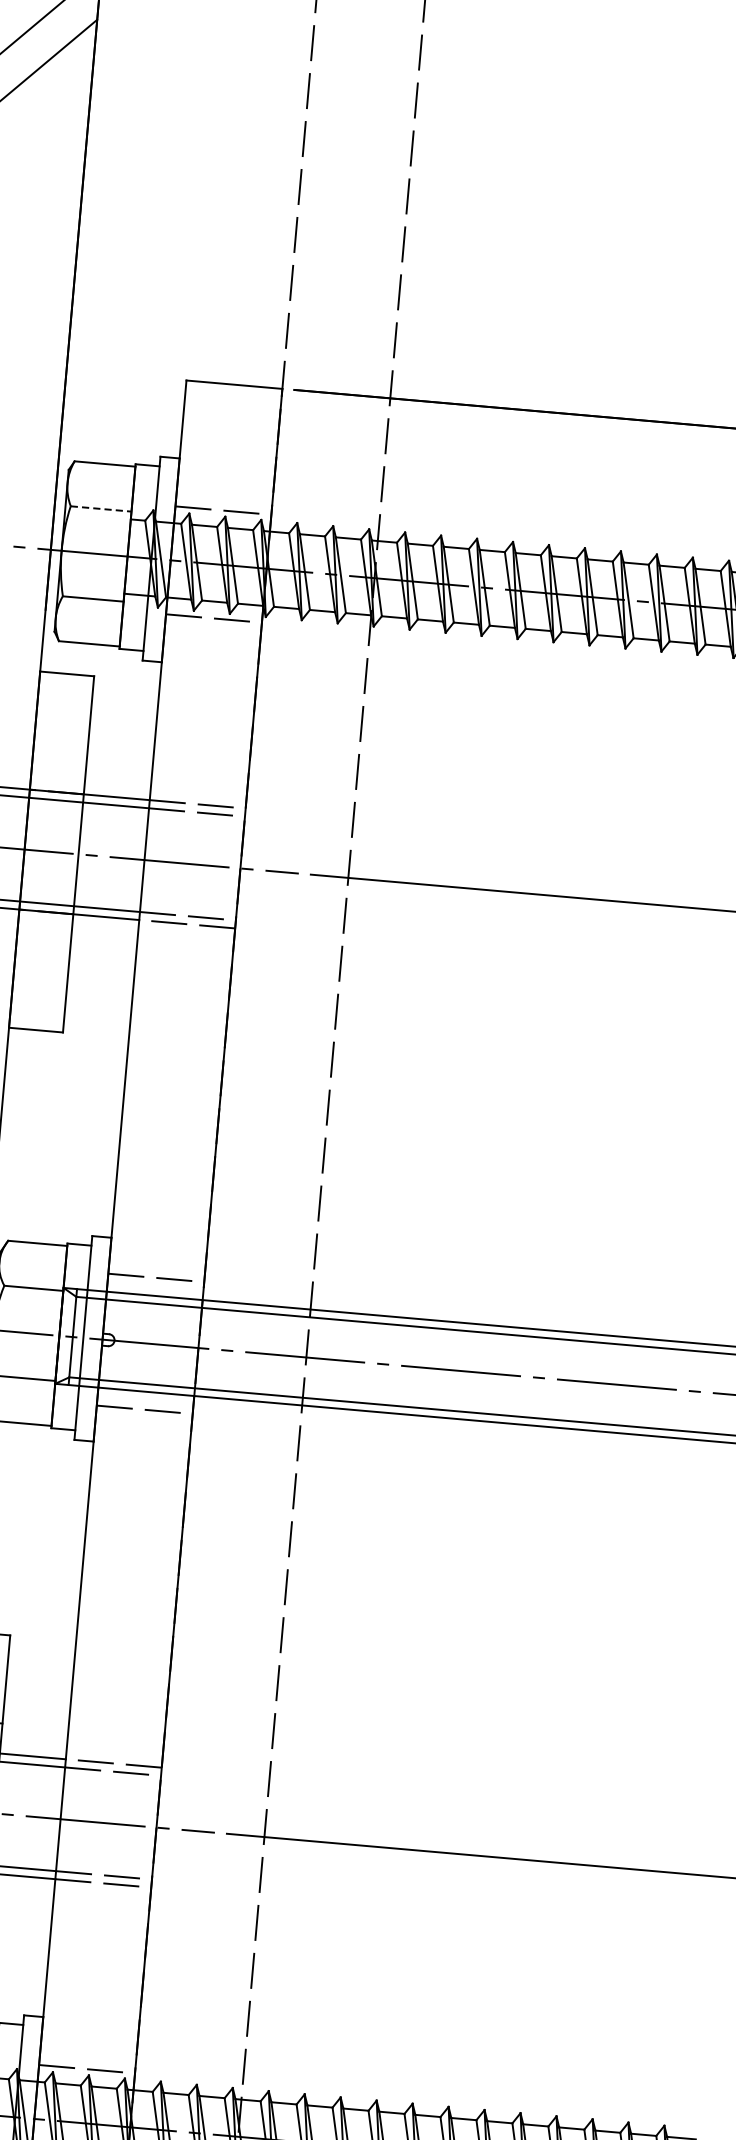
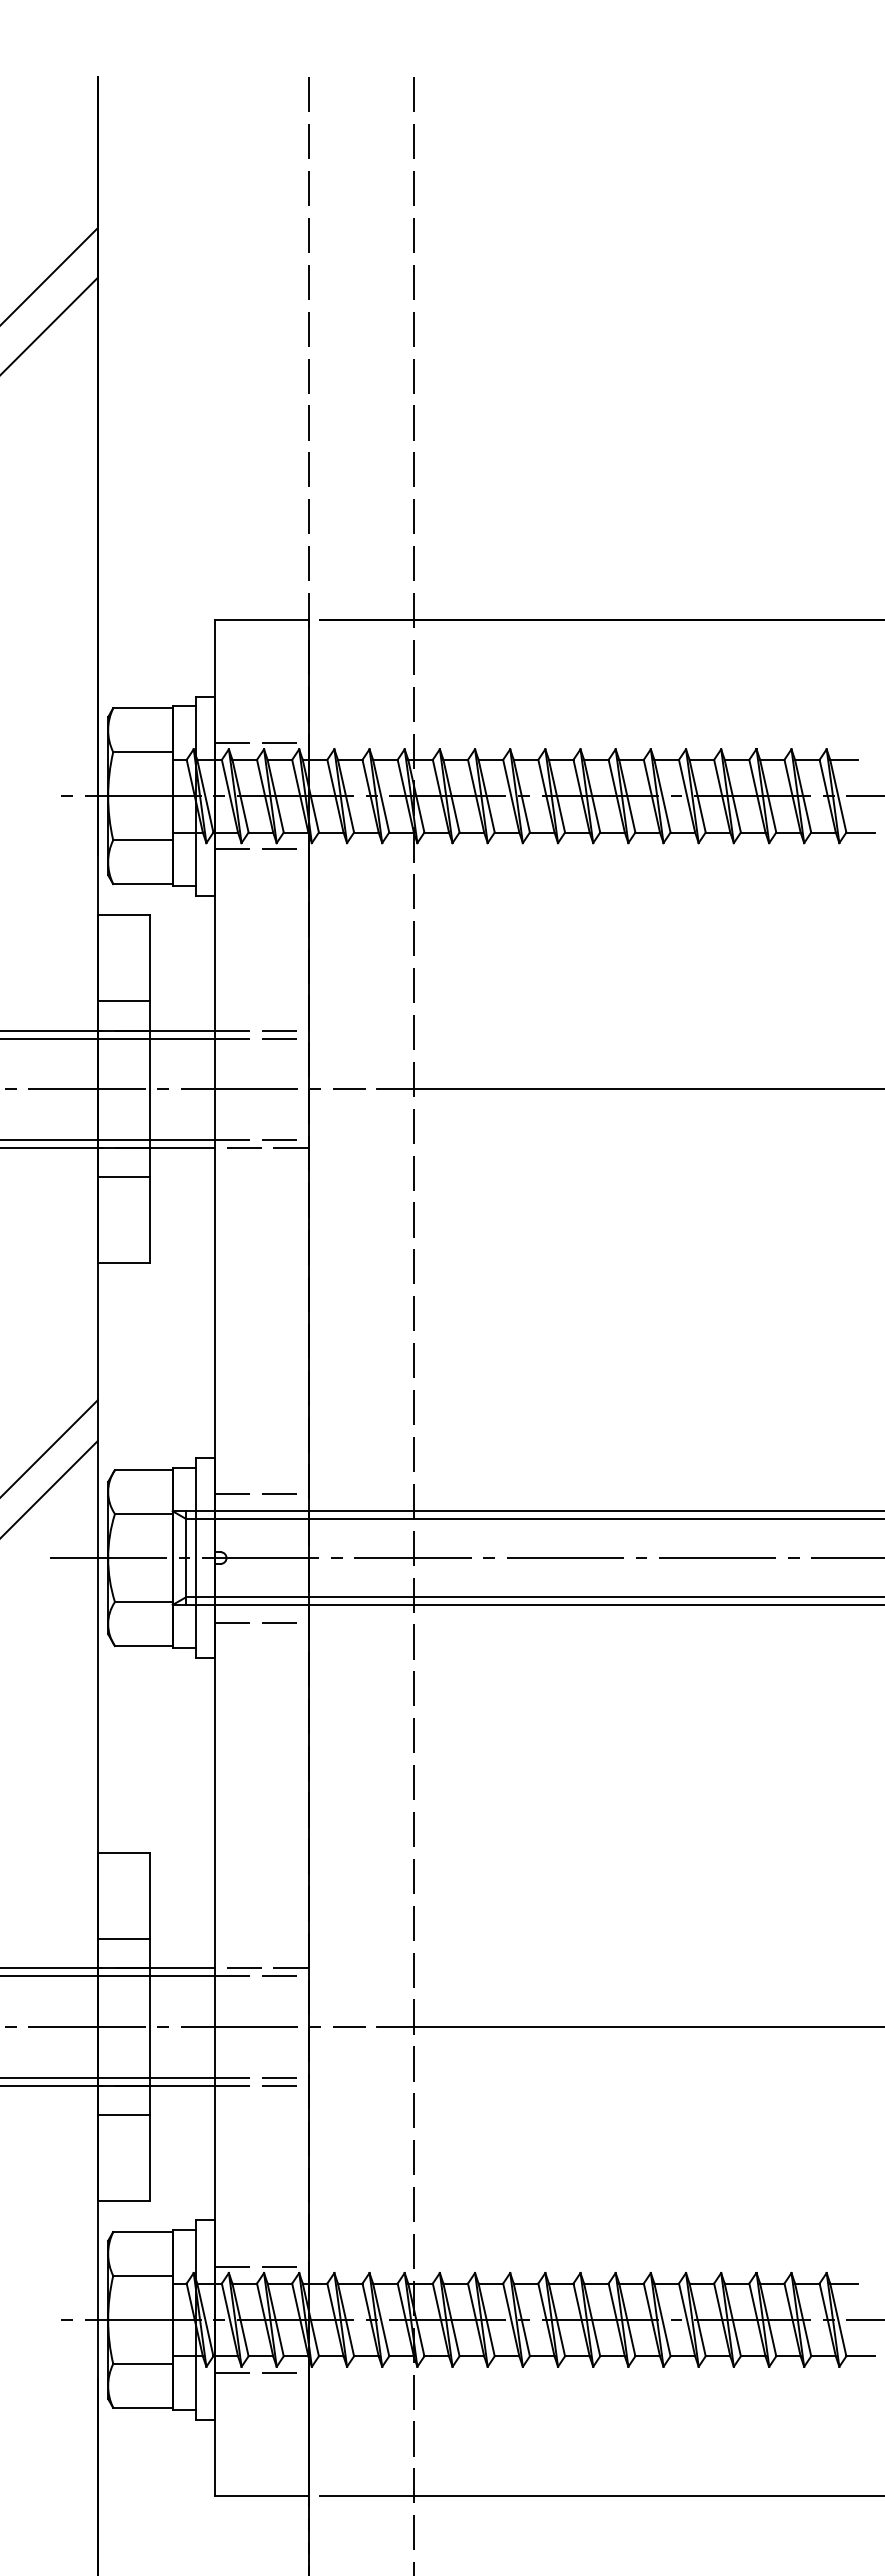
line: (100, 509) -> (142, 752), dashed -> solid
line: (58, 762) -> (123, 1001), added
line: (43, 942) -> (123, 1177), added

